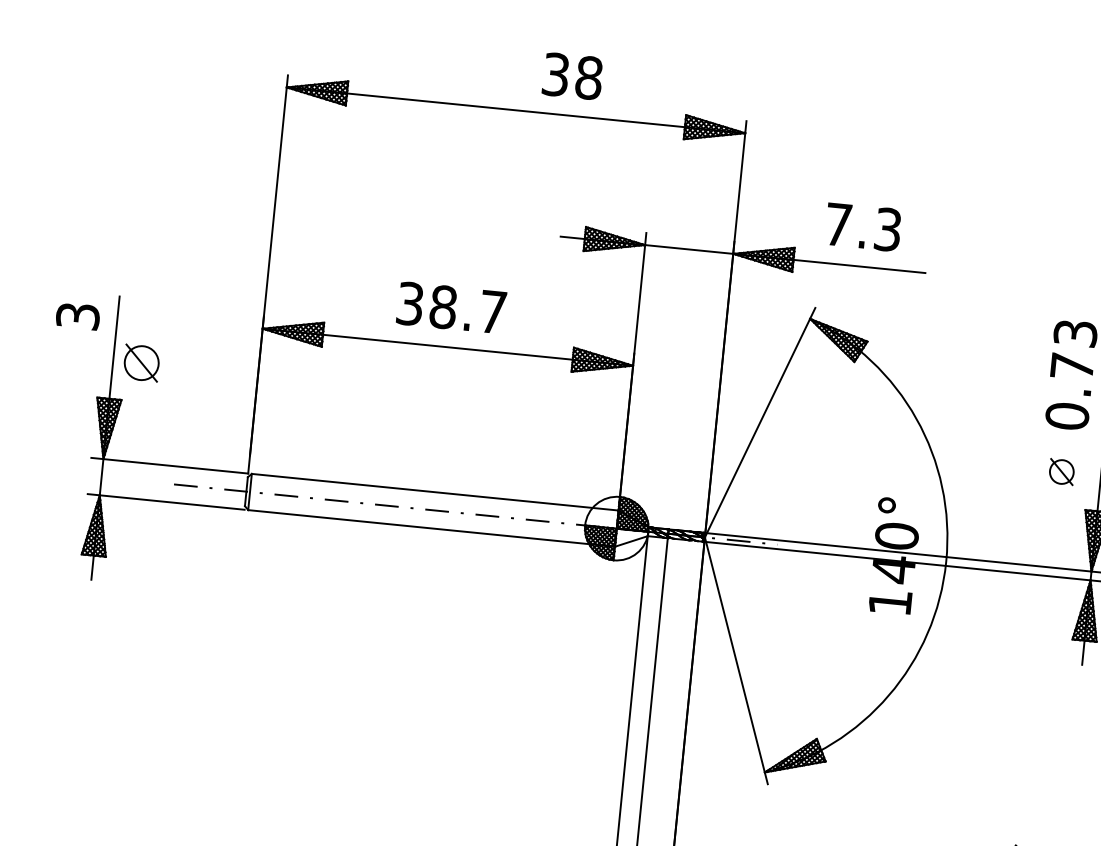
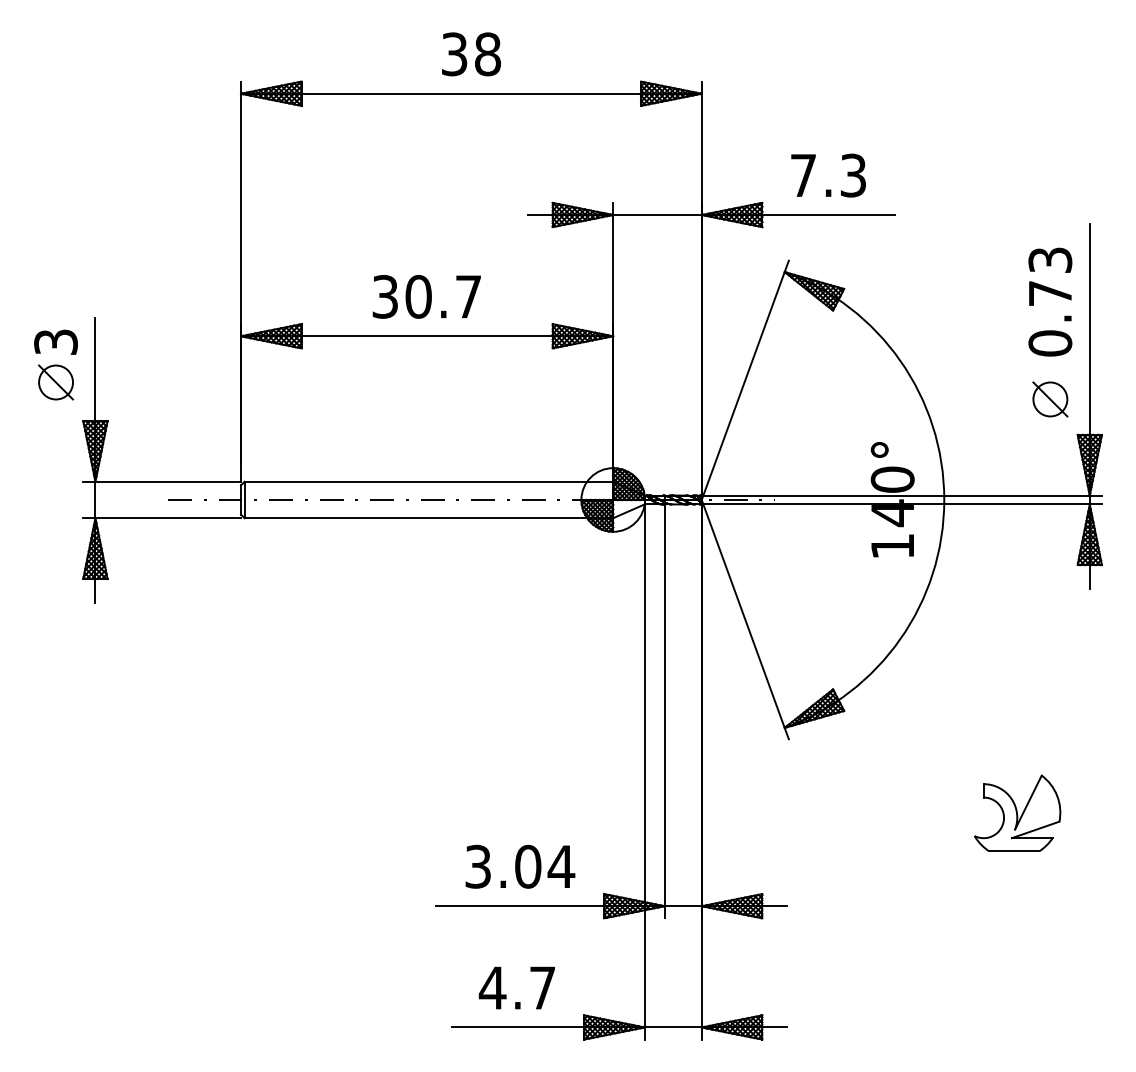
text: (572, 76) -> (471, 54), moved
text: (443, 306) -> (418, 296), 38.7 -> 30.7
part: (142, 363) -> (56, 382), moved
part: (1061, 472) -> (1050, 399), size x1.43

